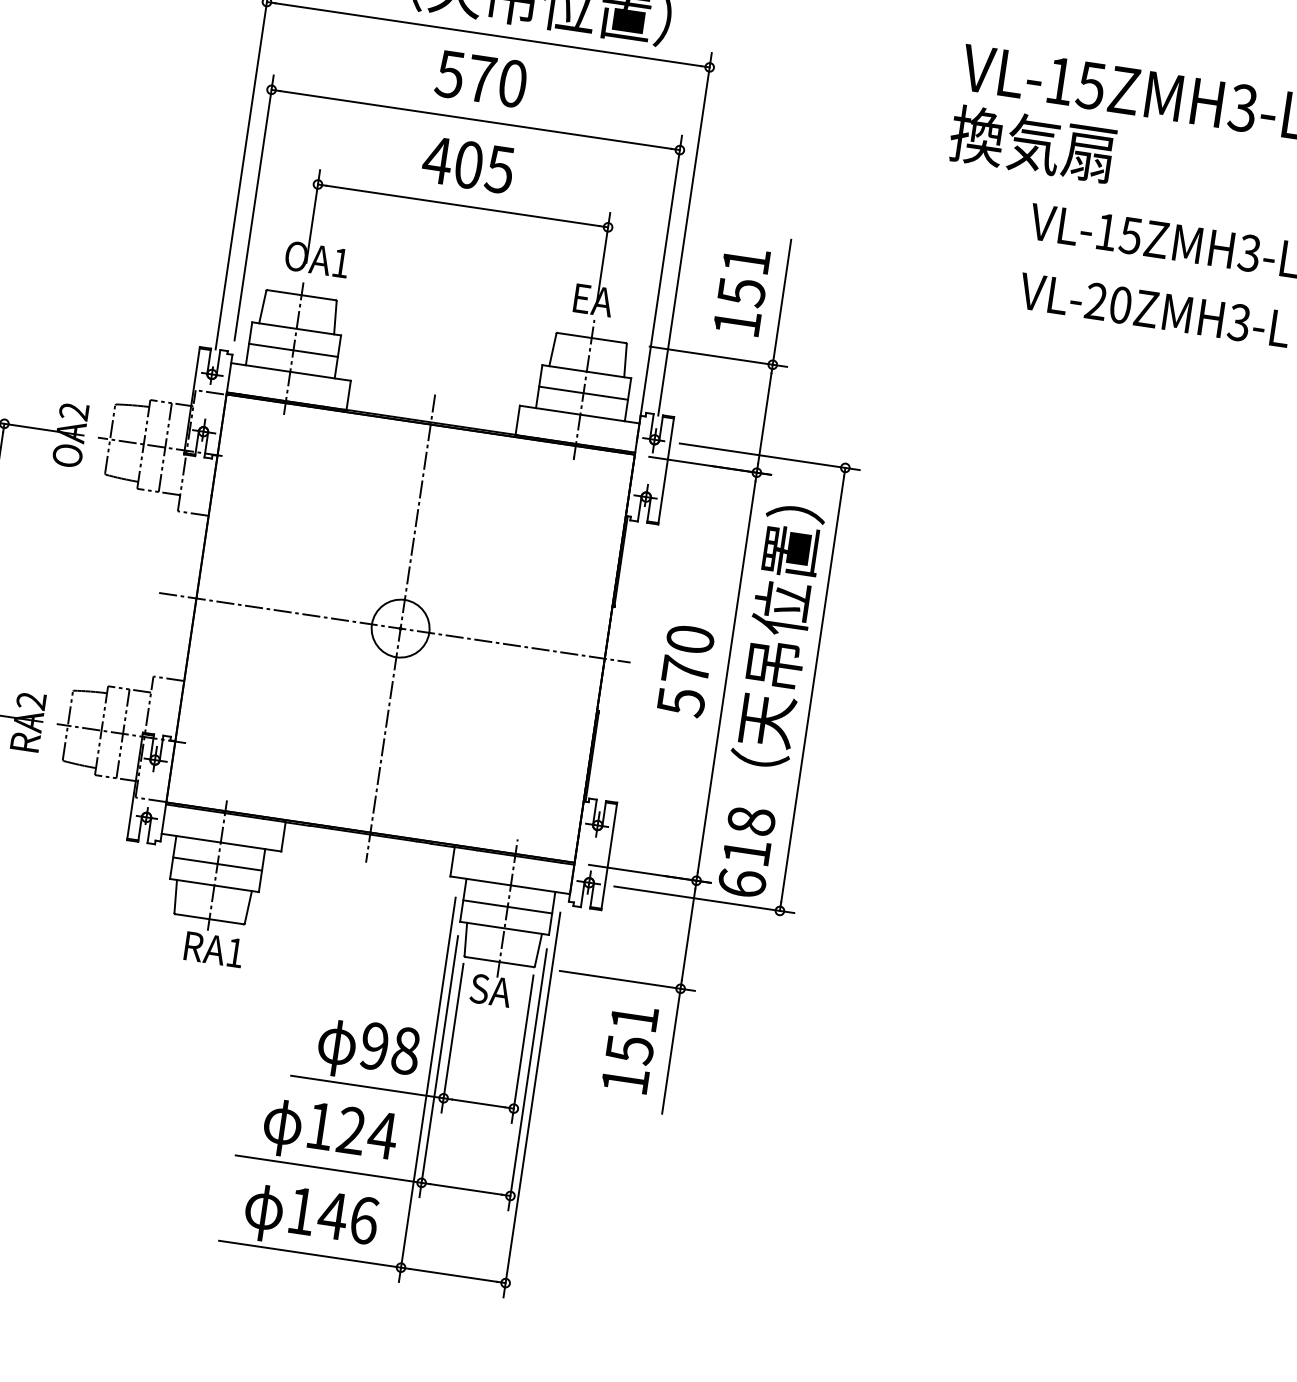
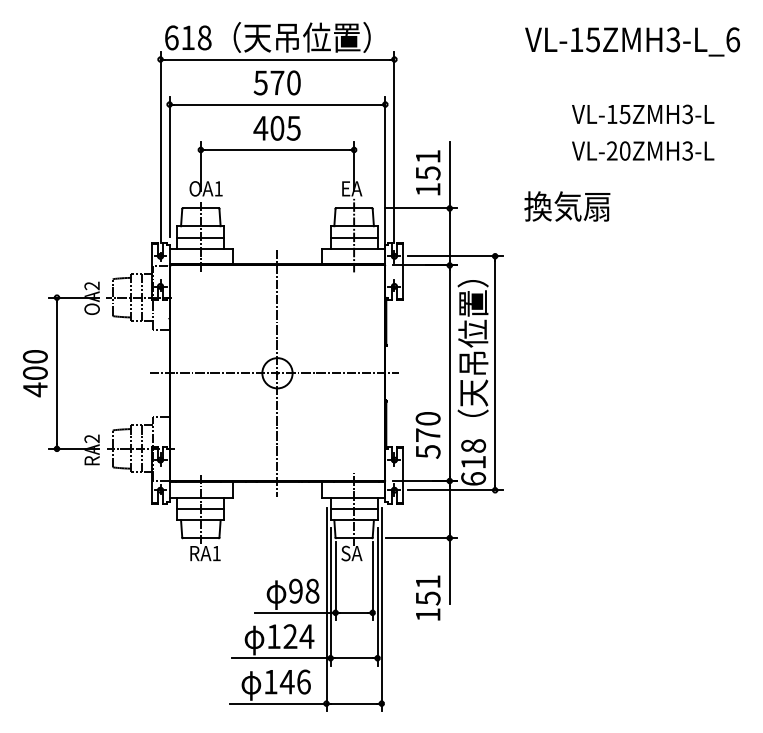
text: (1033, 144) -> (567, 206), moved
text: (684, 670) -> (427, 435), moved
text: (630, 1047) -> (428, 597), moved

